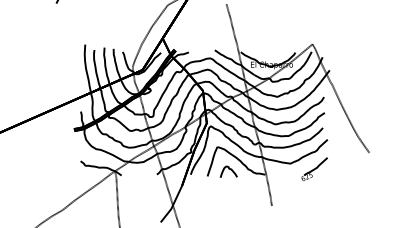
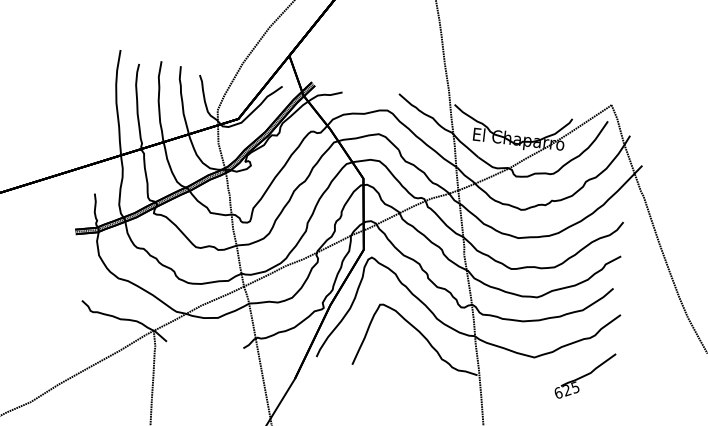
part: (228, 171) -> (398, 359), removed

